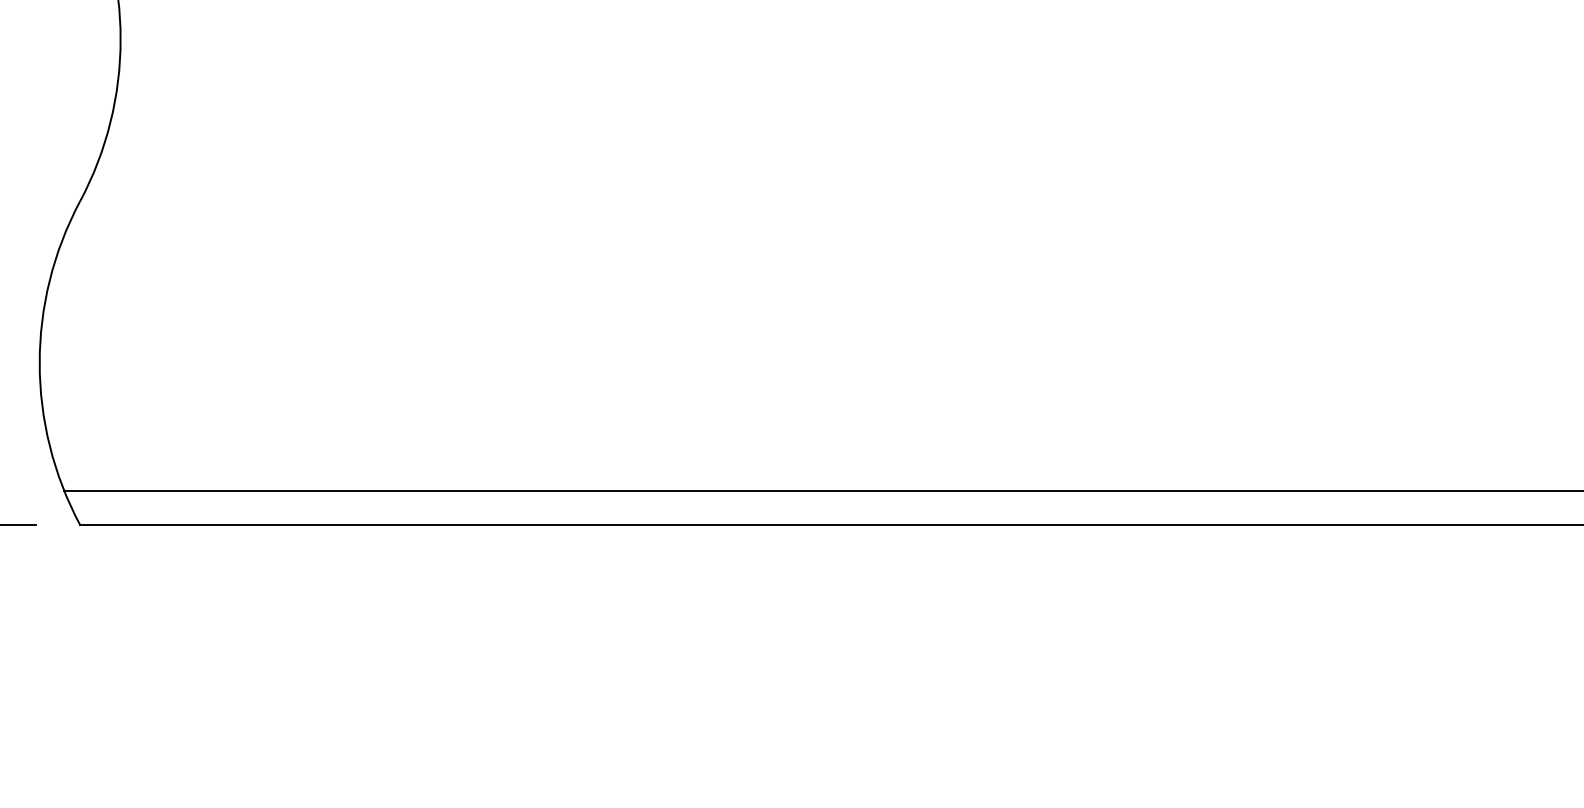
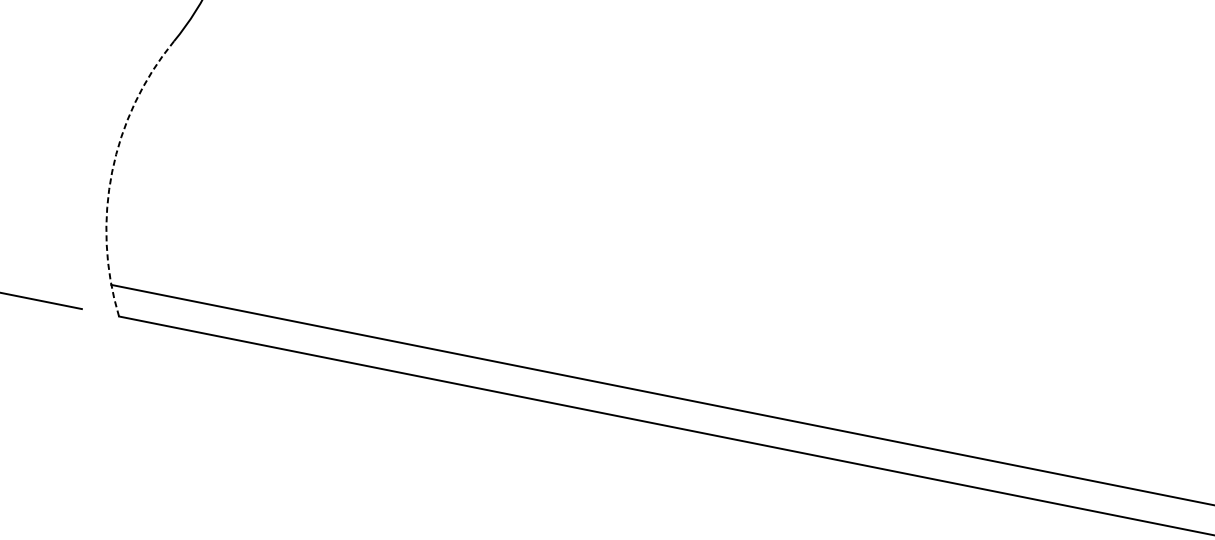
arc: (39, 363) -> (111, 172), solid -> dashed

